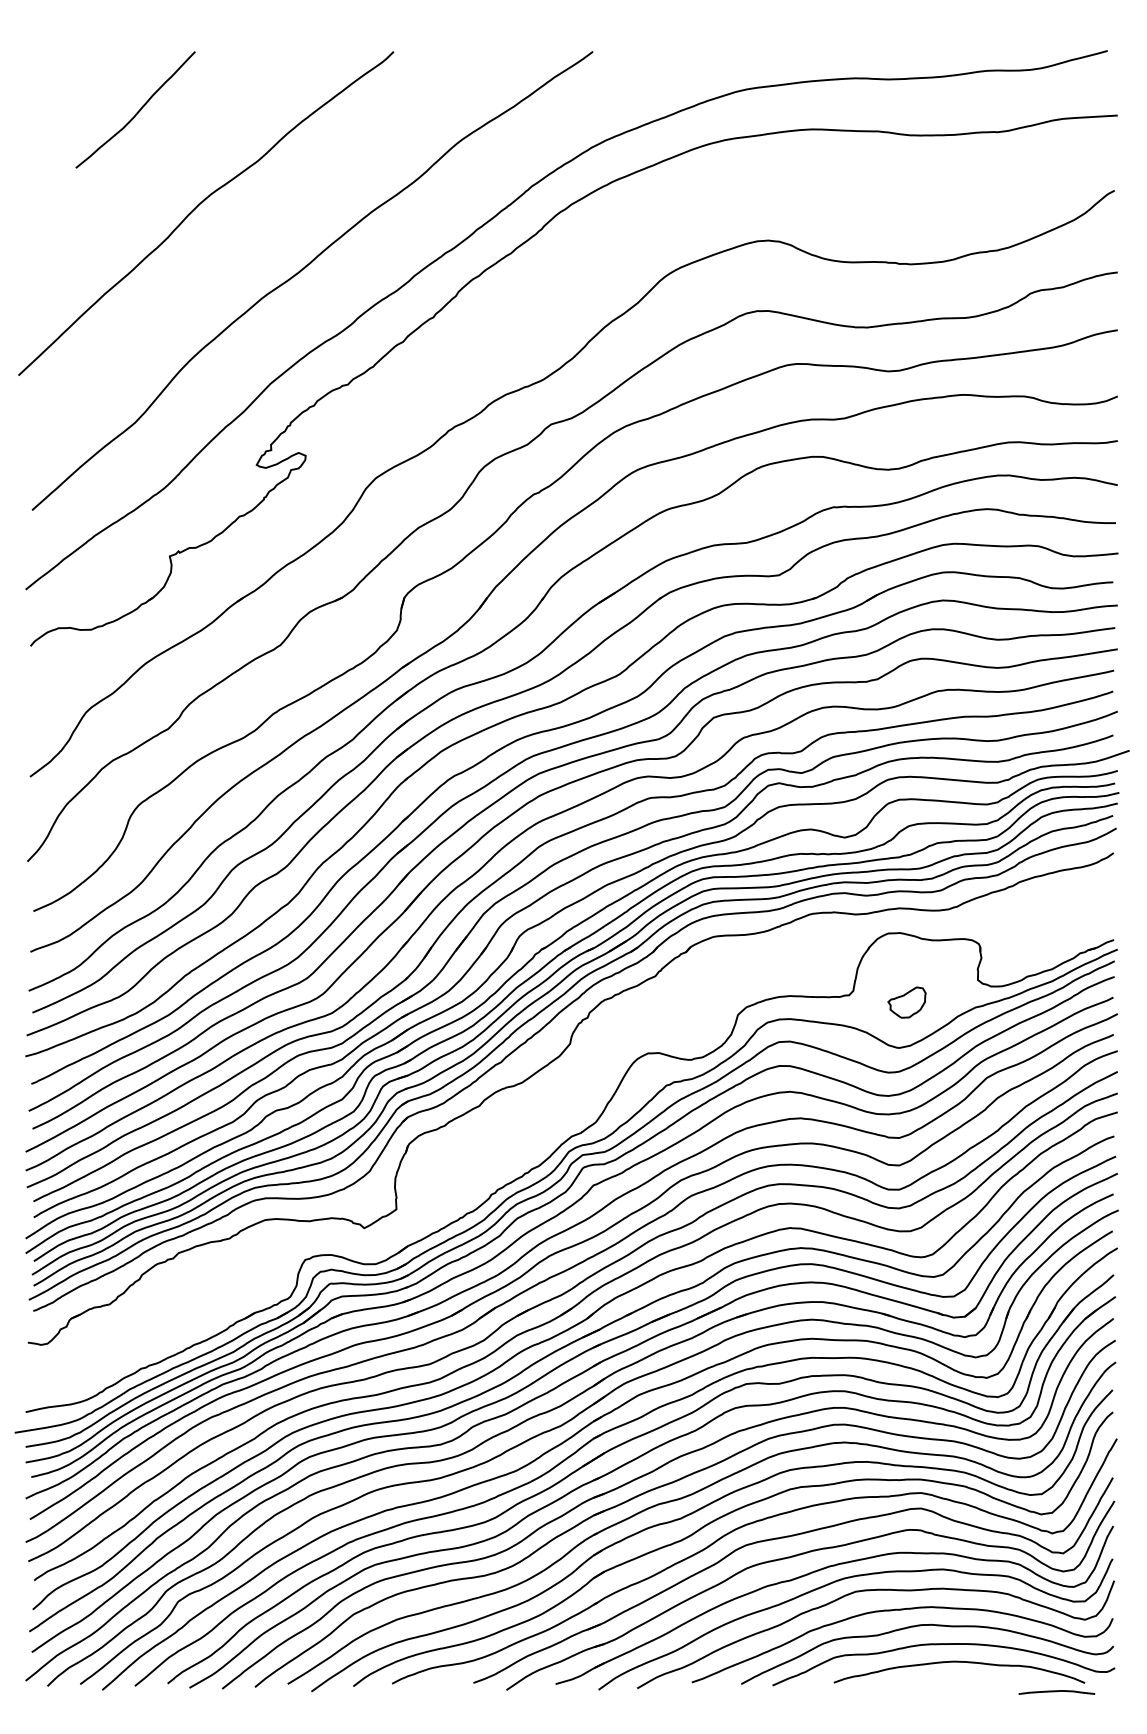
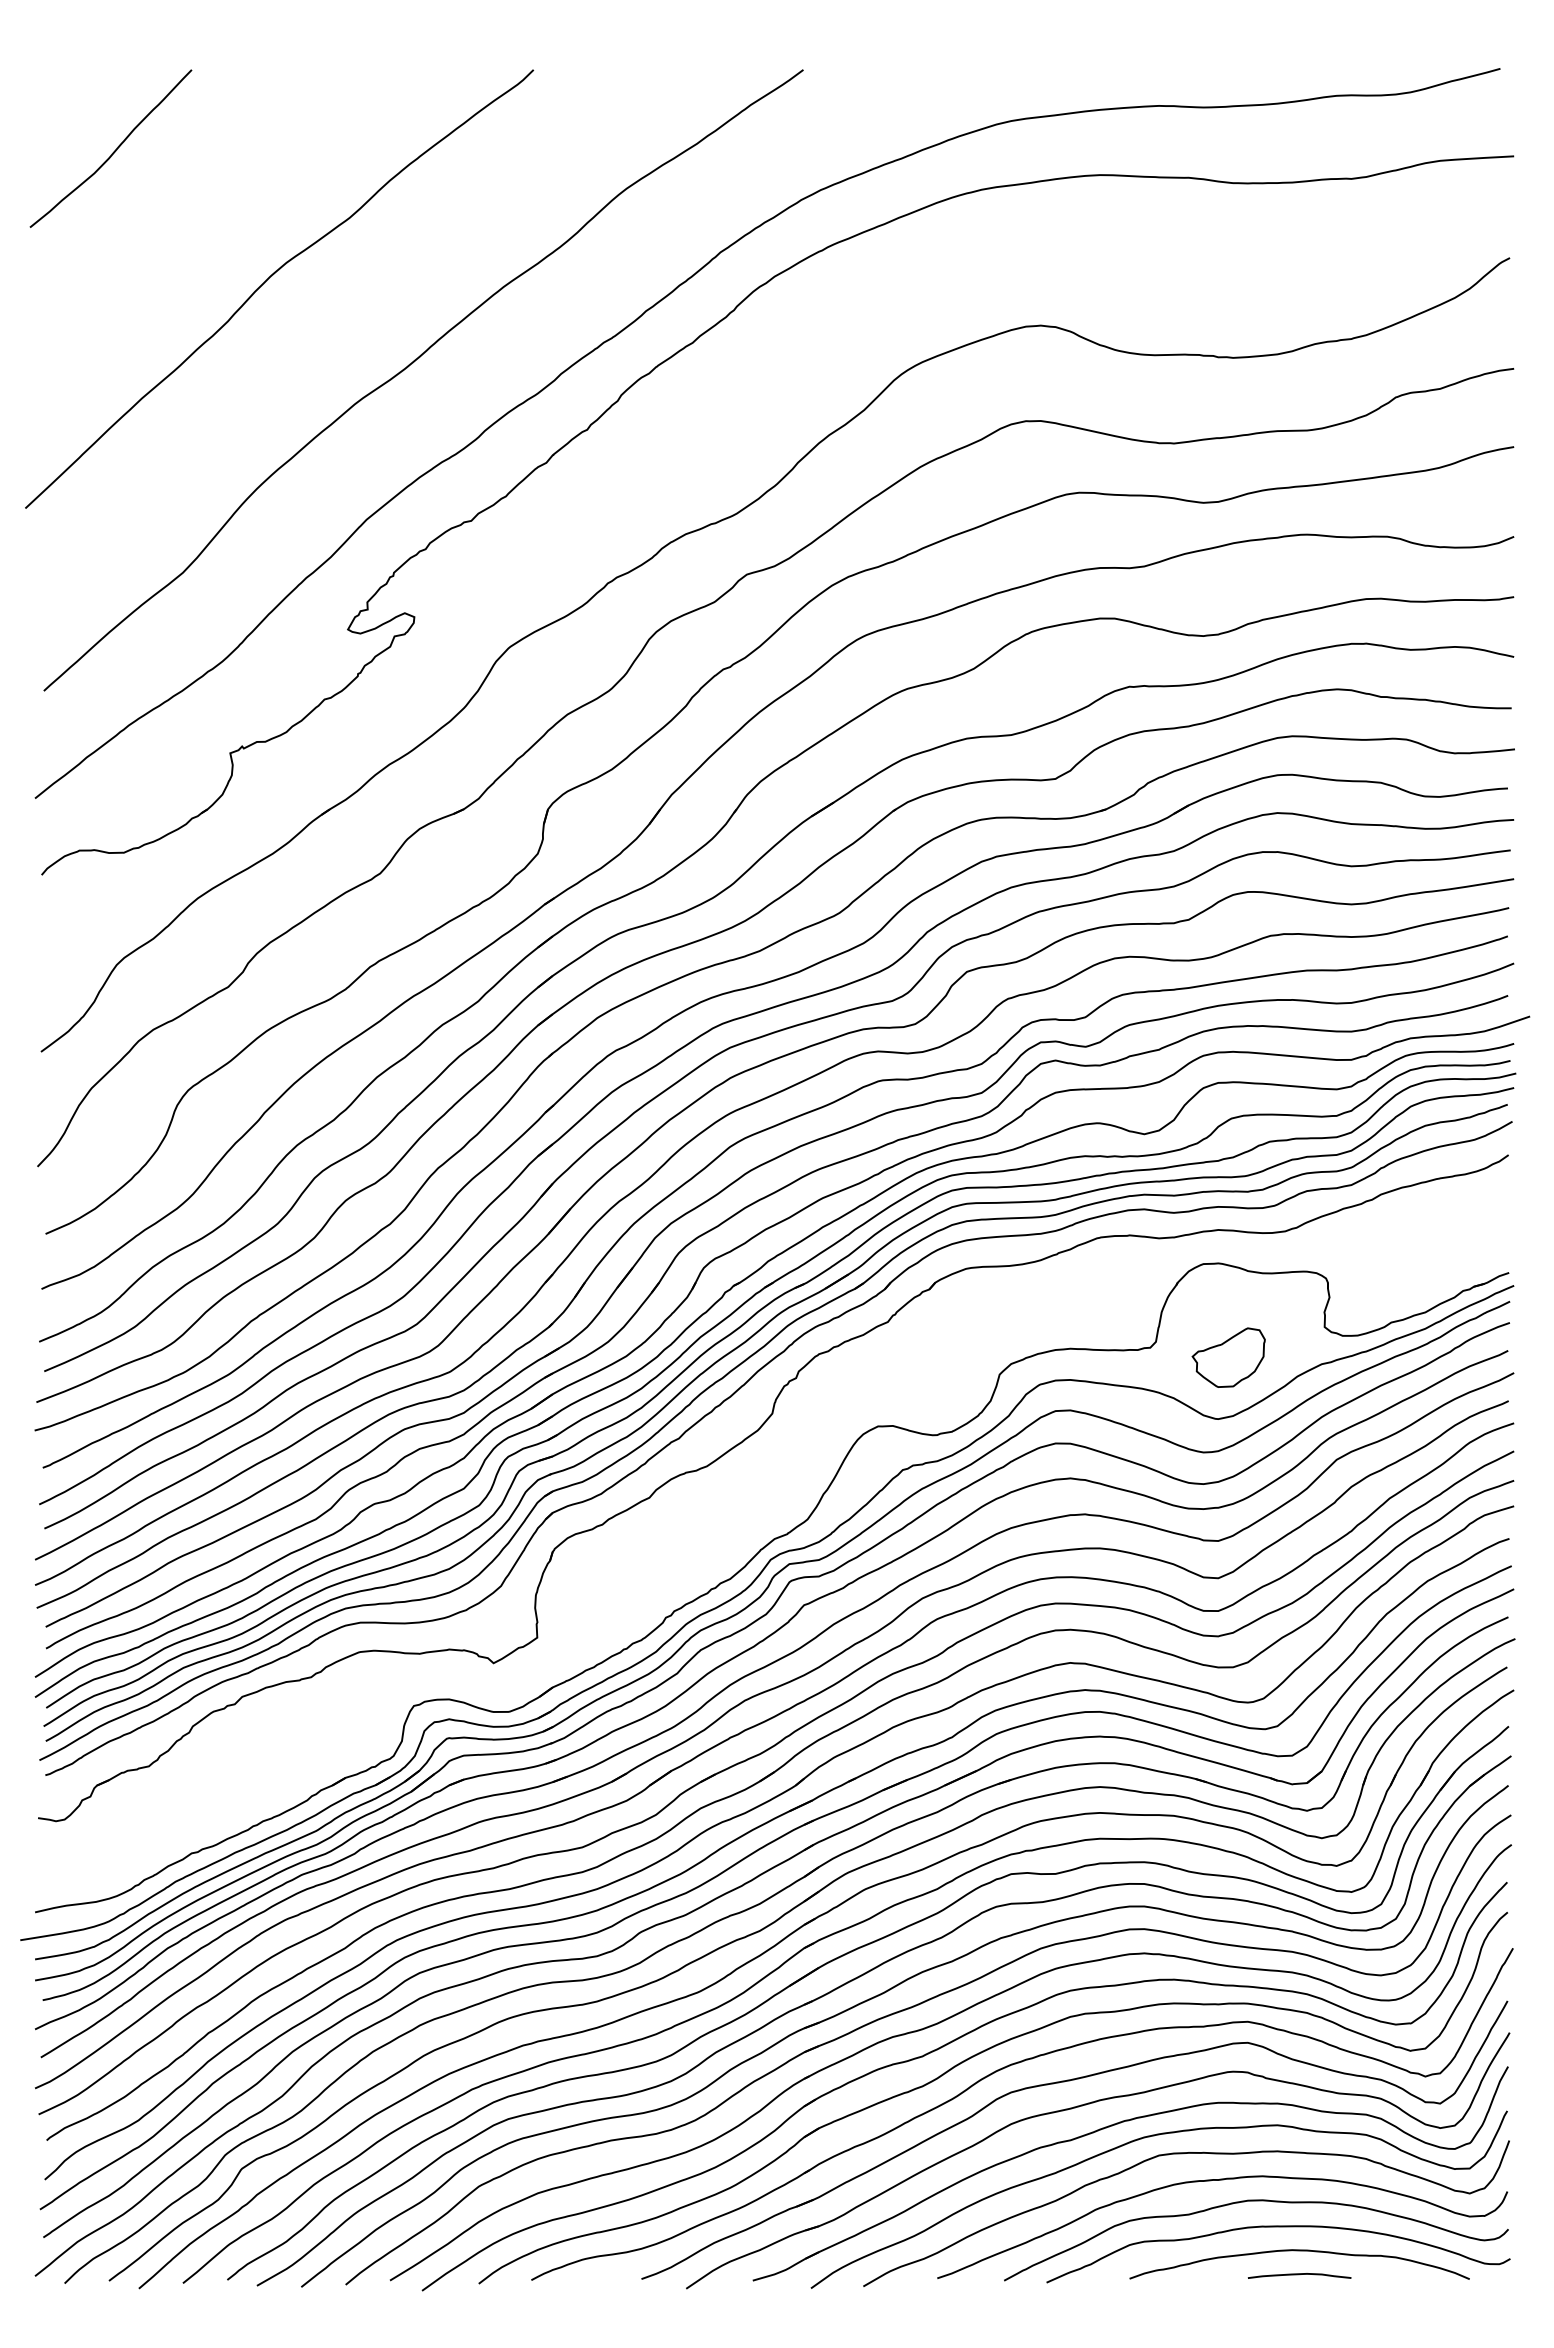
curve: (137, 111) -> (113, 151), moved
part: (906, 1002) -> (1228, 1357), size x1.43
curve: (1056, 1692) -> (1299, 2275), moved

